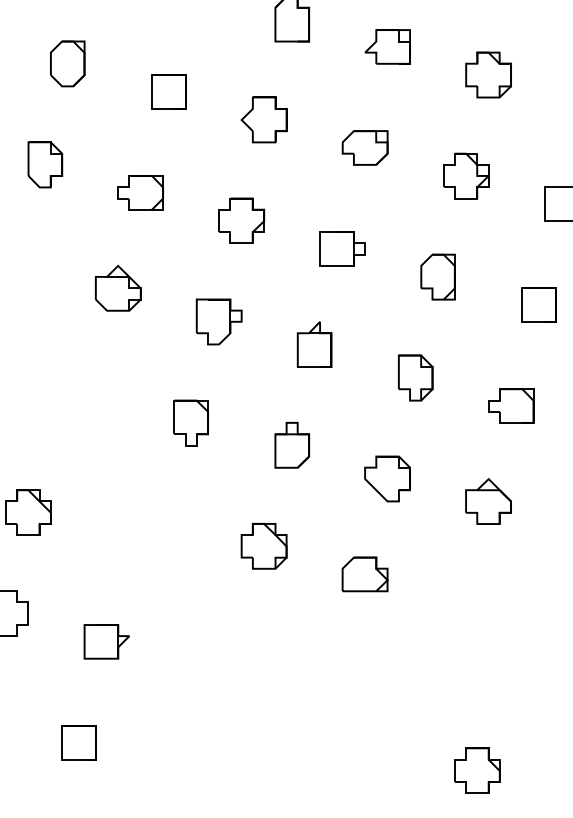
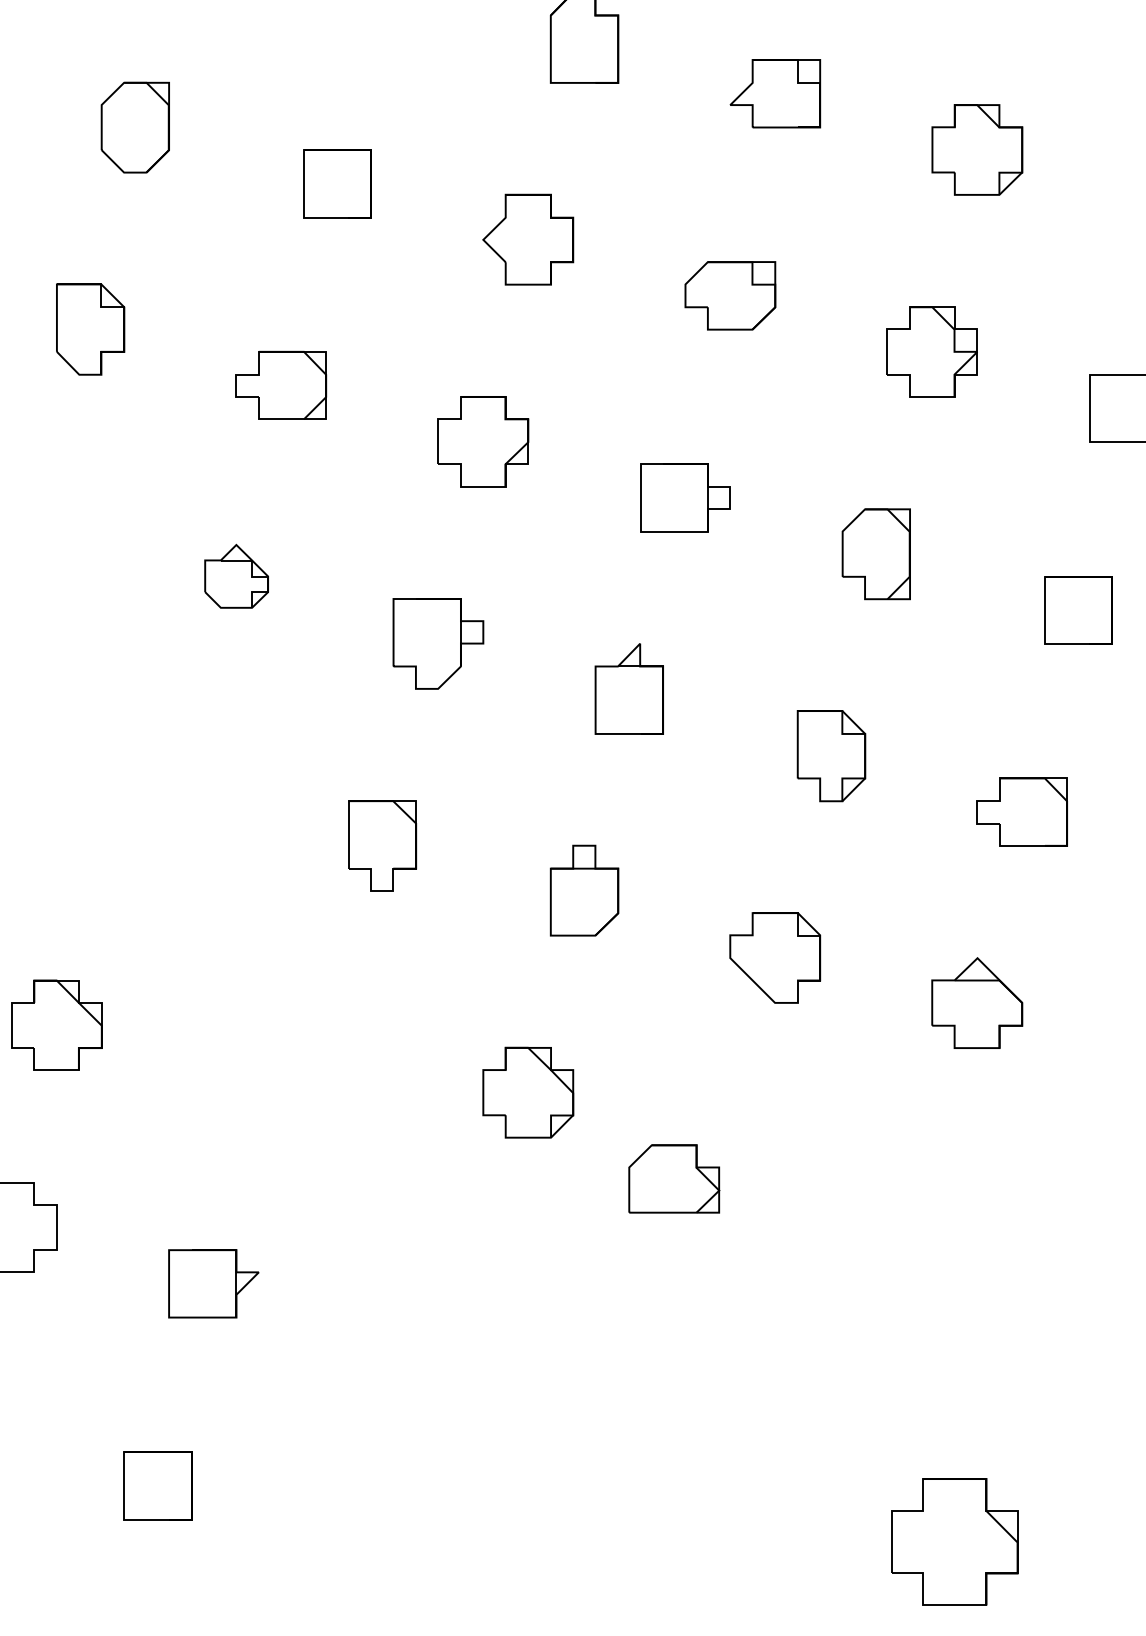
part: (118, 287) -> (236, 574), size x0.7
part: (364, 574) -> (673, 1179), moved
part: (477, 770) -> (955, 1541), size x1.4

